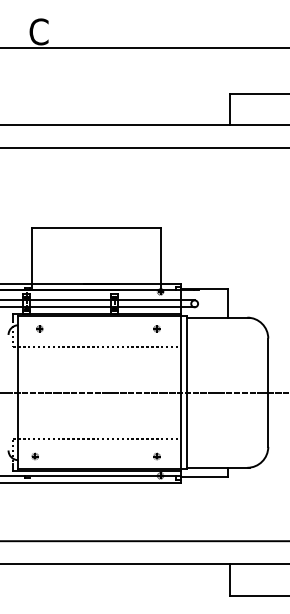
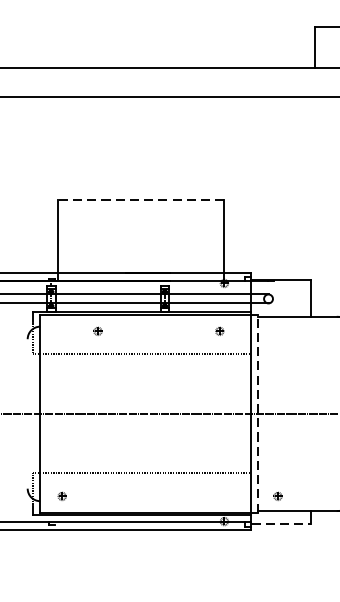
line: (95, 227) -> (140, 200), solid -> dashed
part: (39, 328) -> (97, 330), moved
line: (186, 392) -> (257, 413), solid -> dashed
part: (156, 456) -> (277, 496), moved
line: (204, 477) -> (281, 523), solid -> dashed

